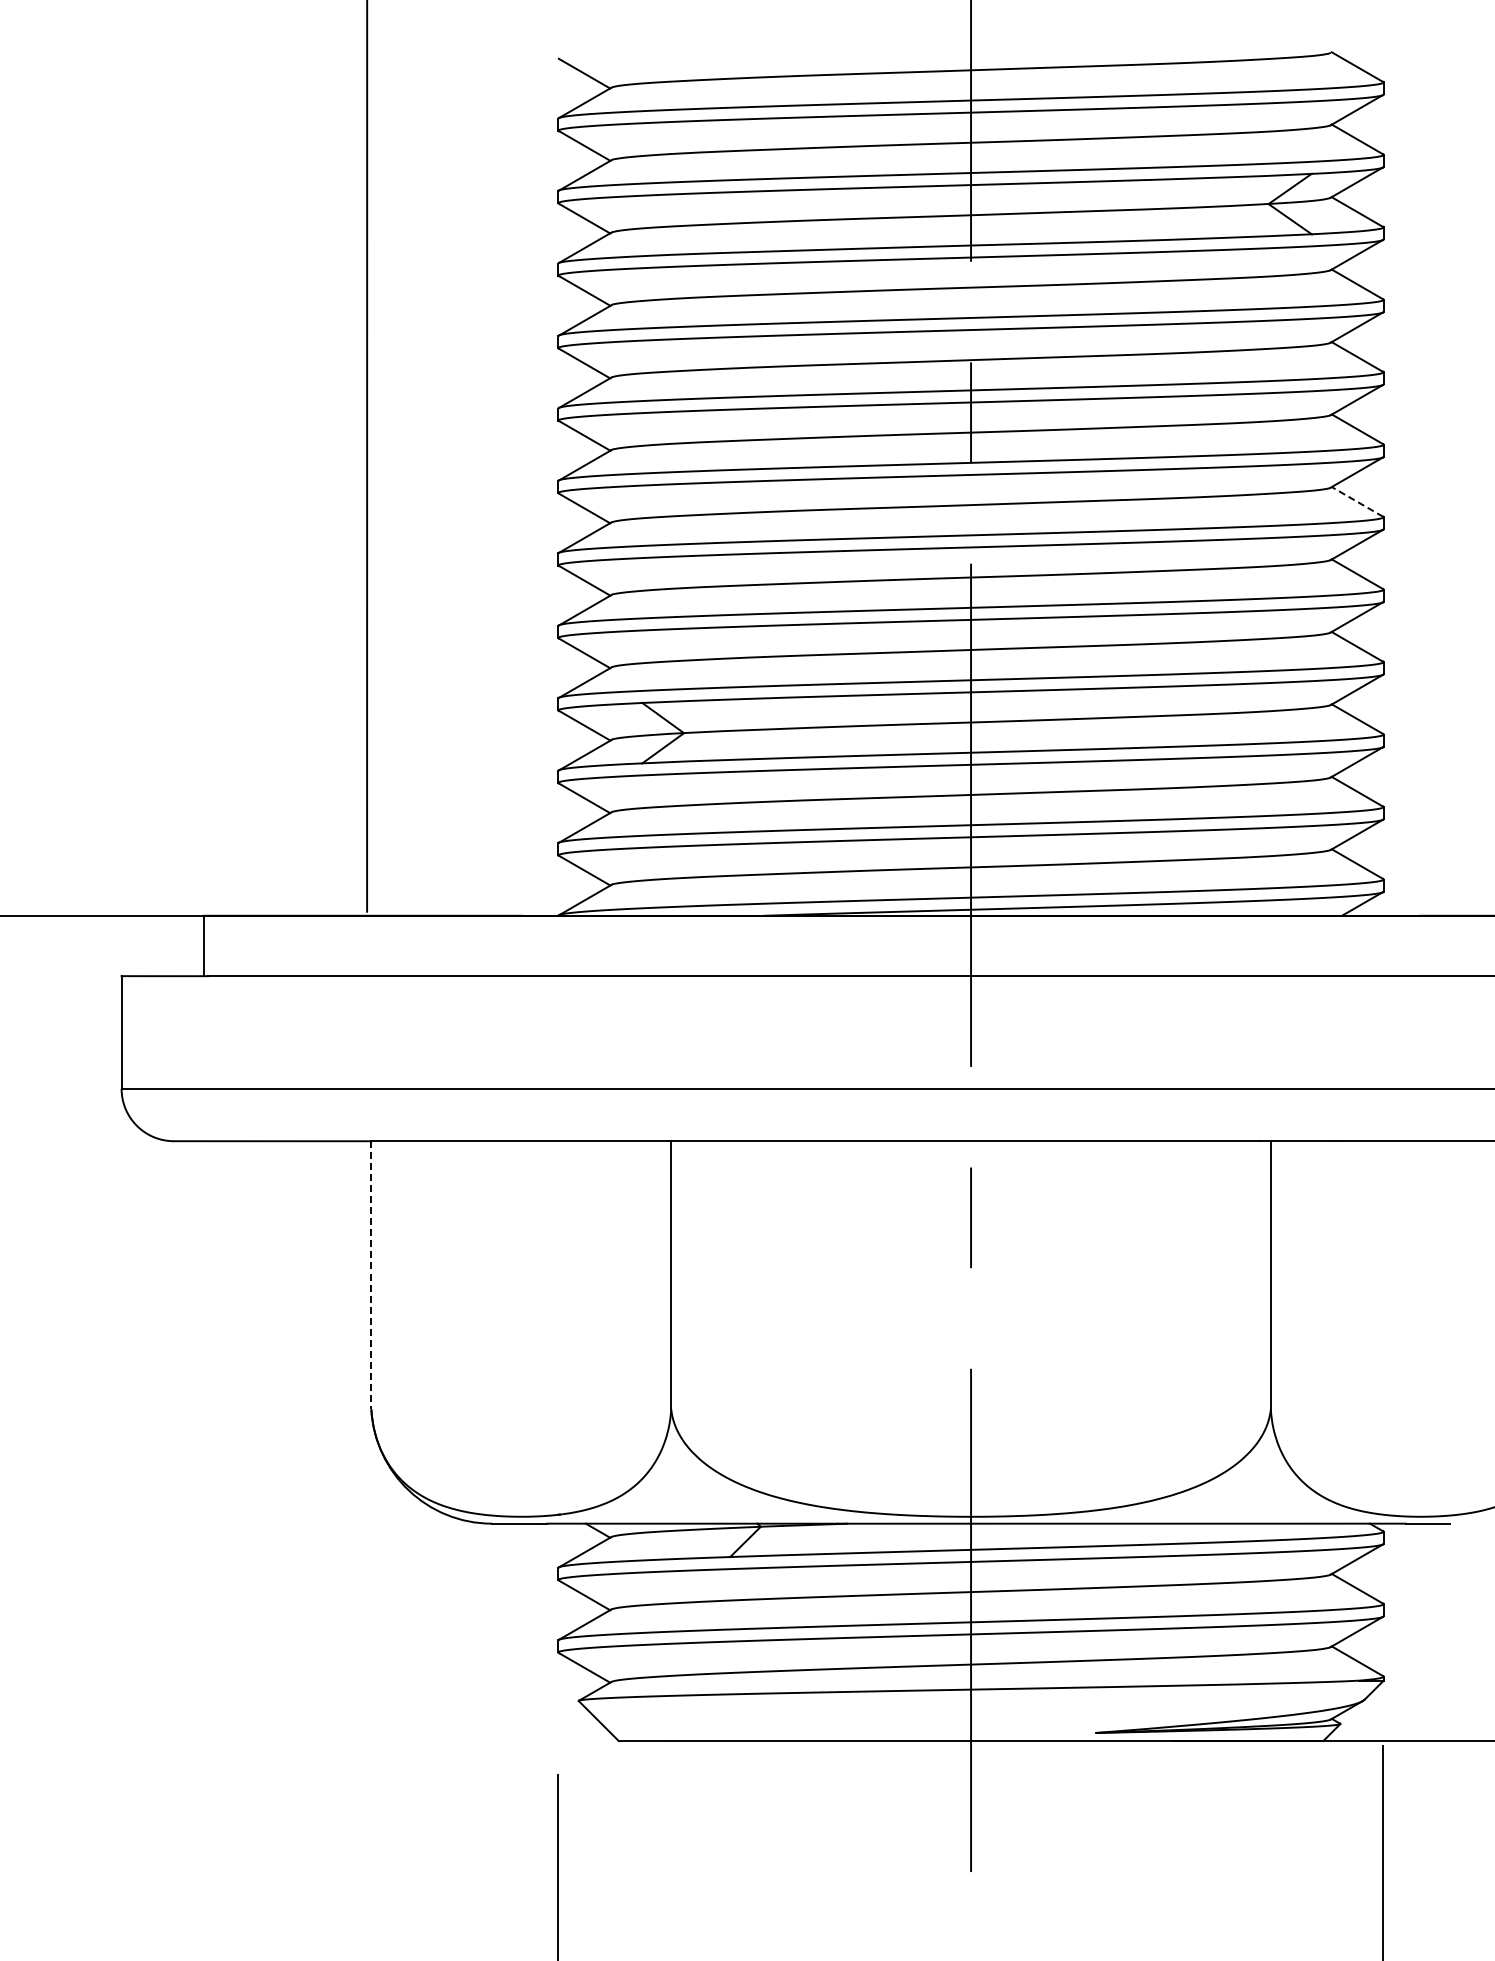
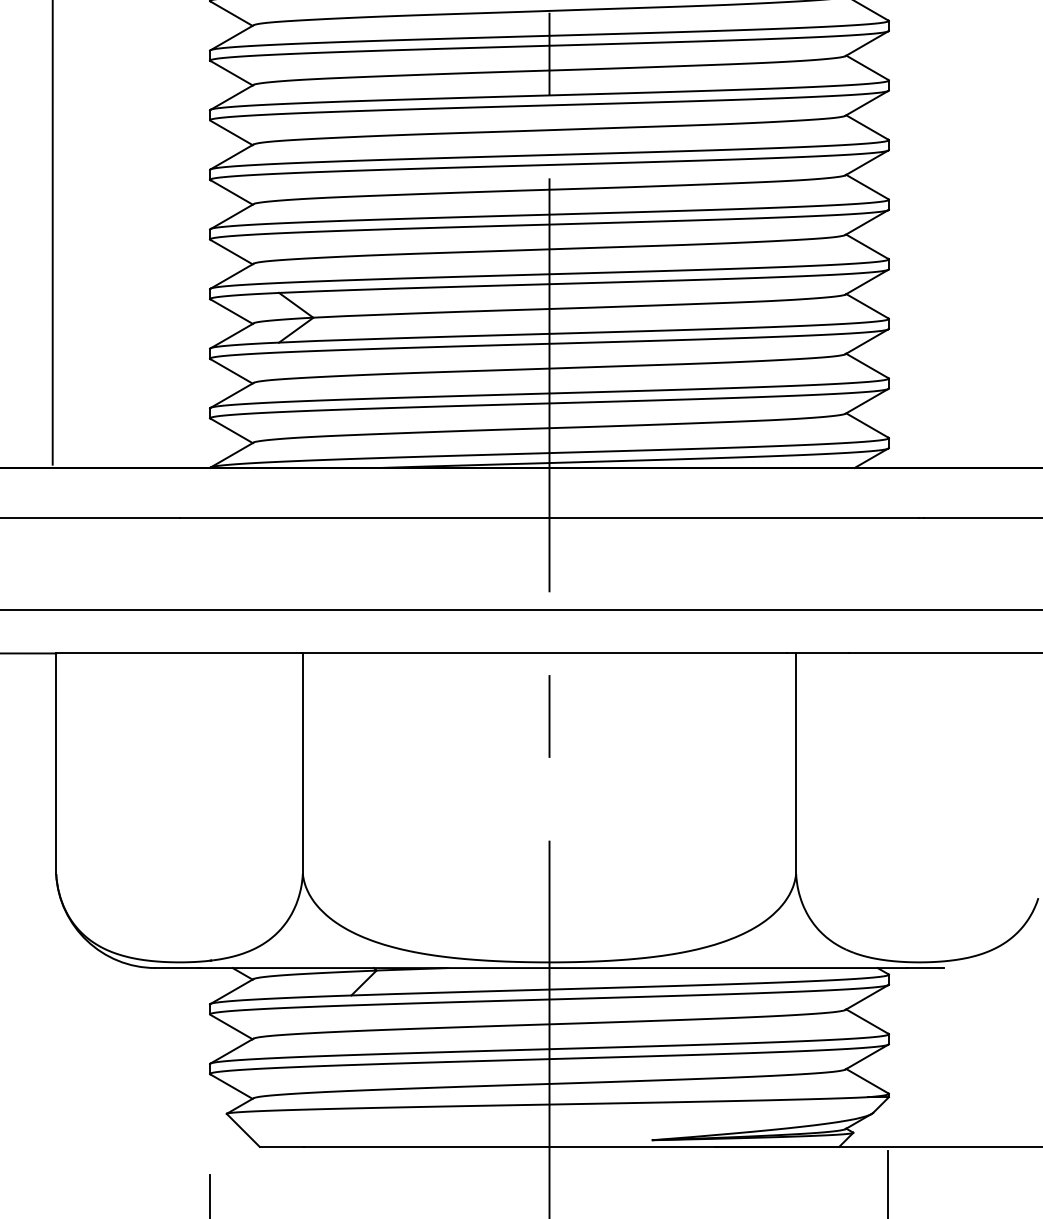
line: (1357, 501) -> (867, 127), dashed -> solid
line: (371, 1275) -> (56, 763), dashed -> solid

